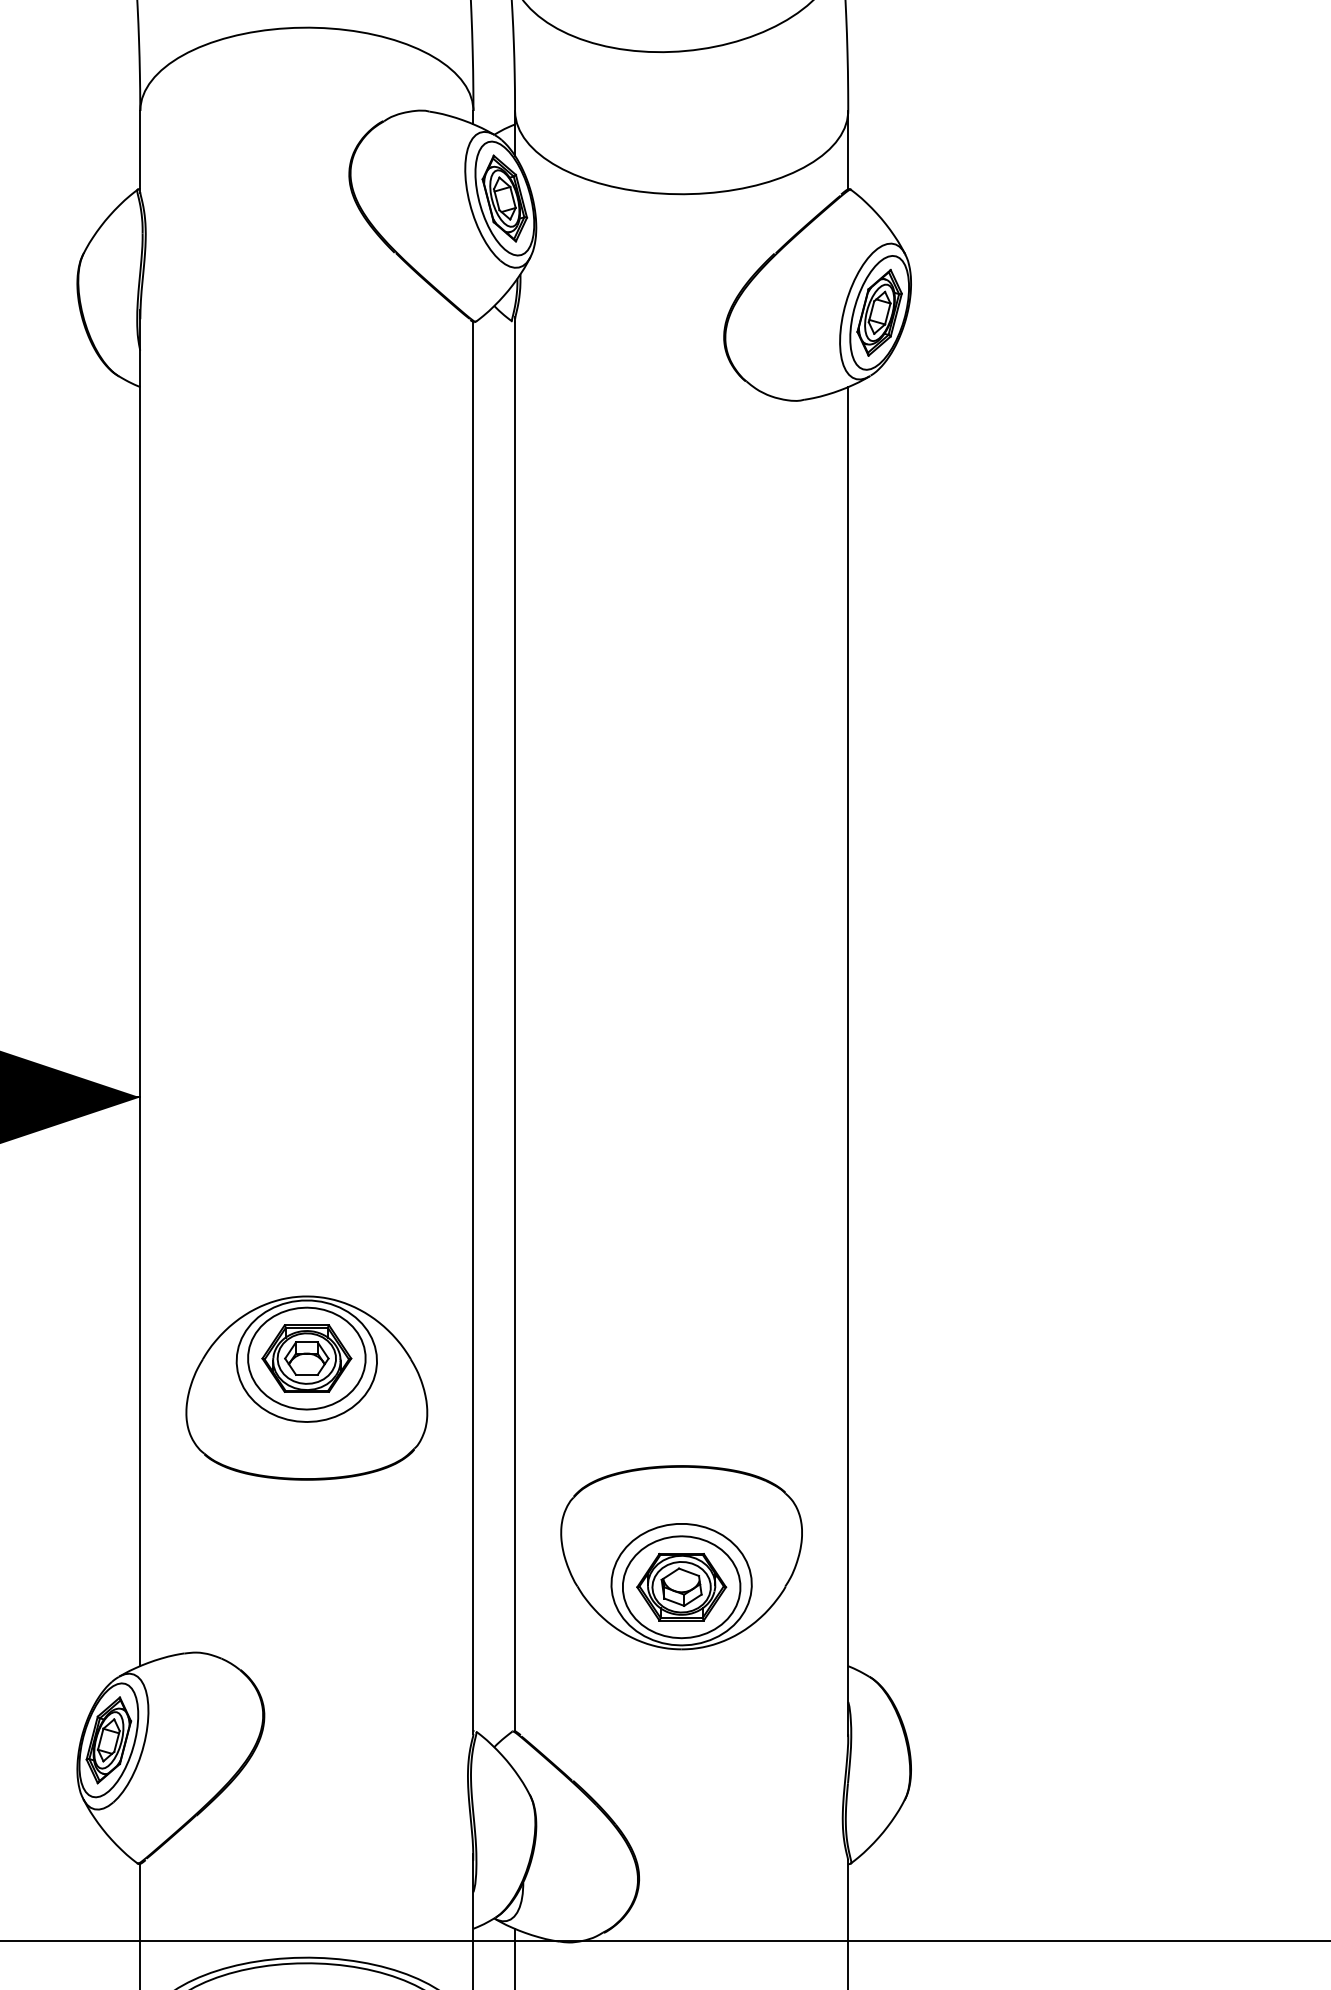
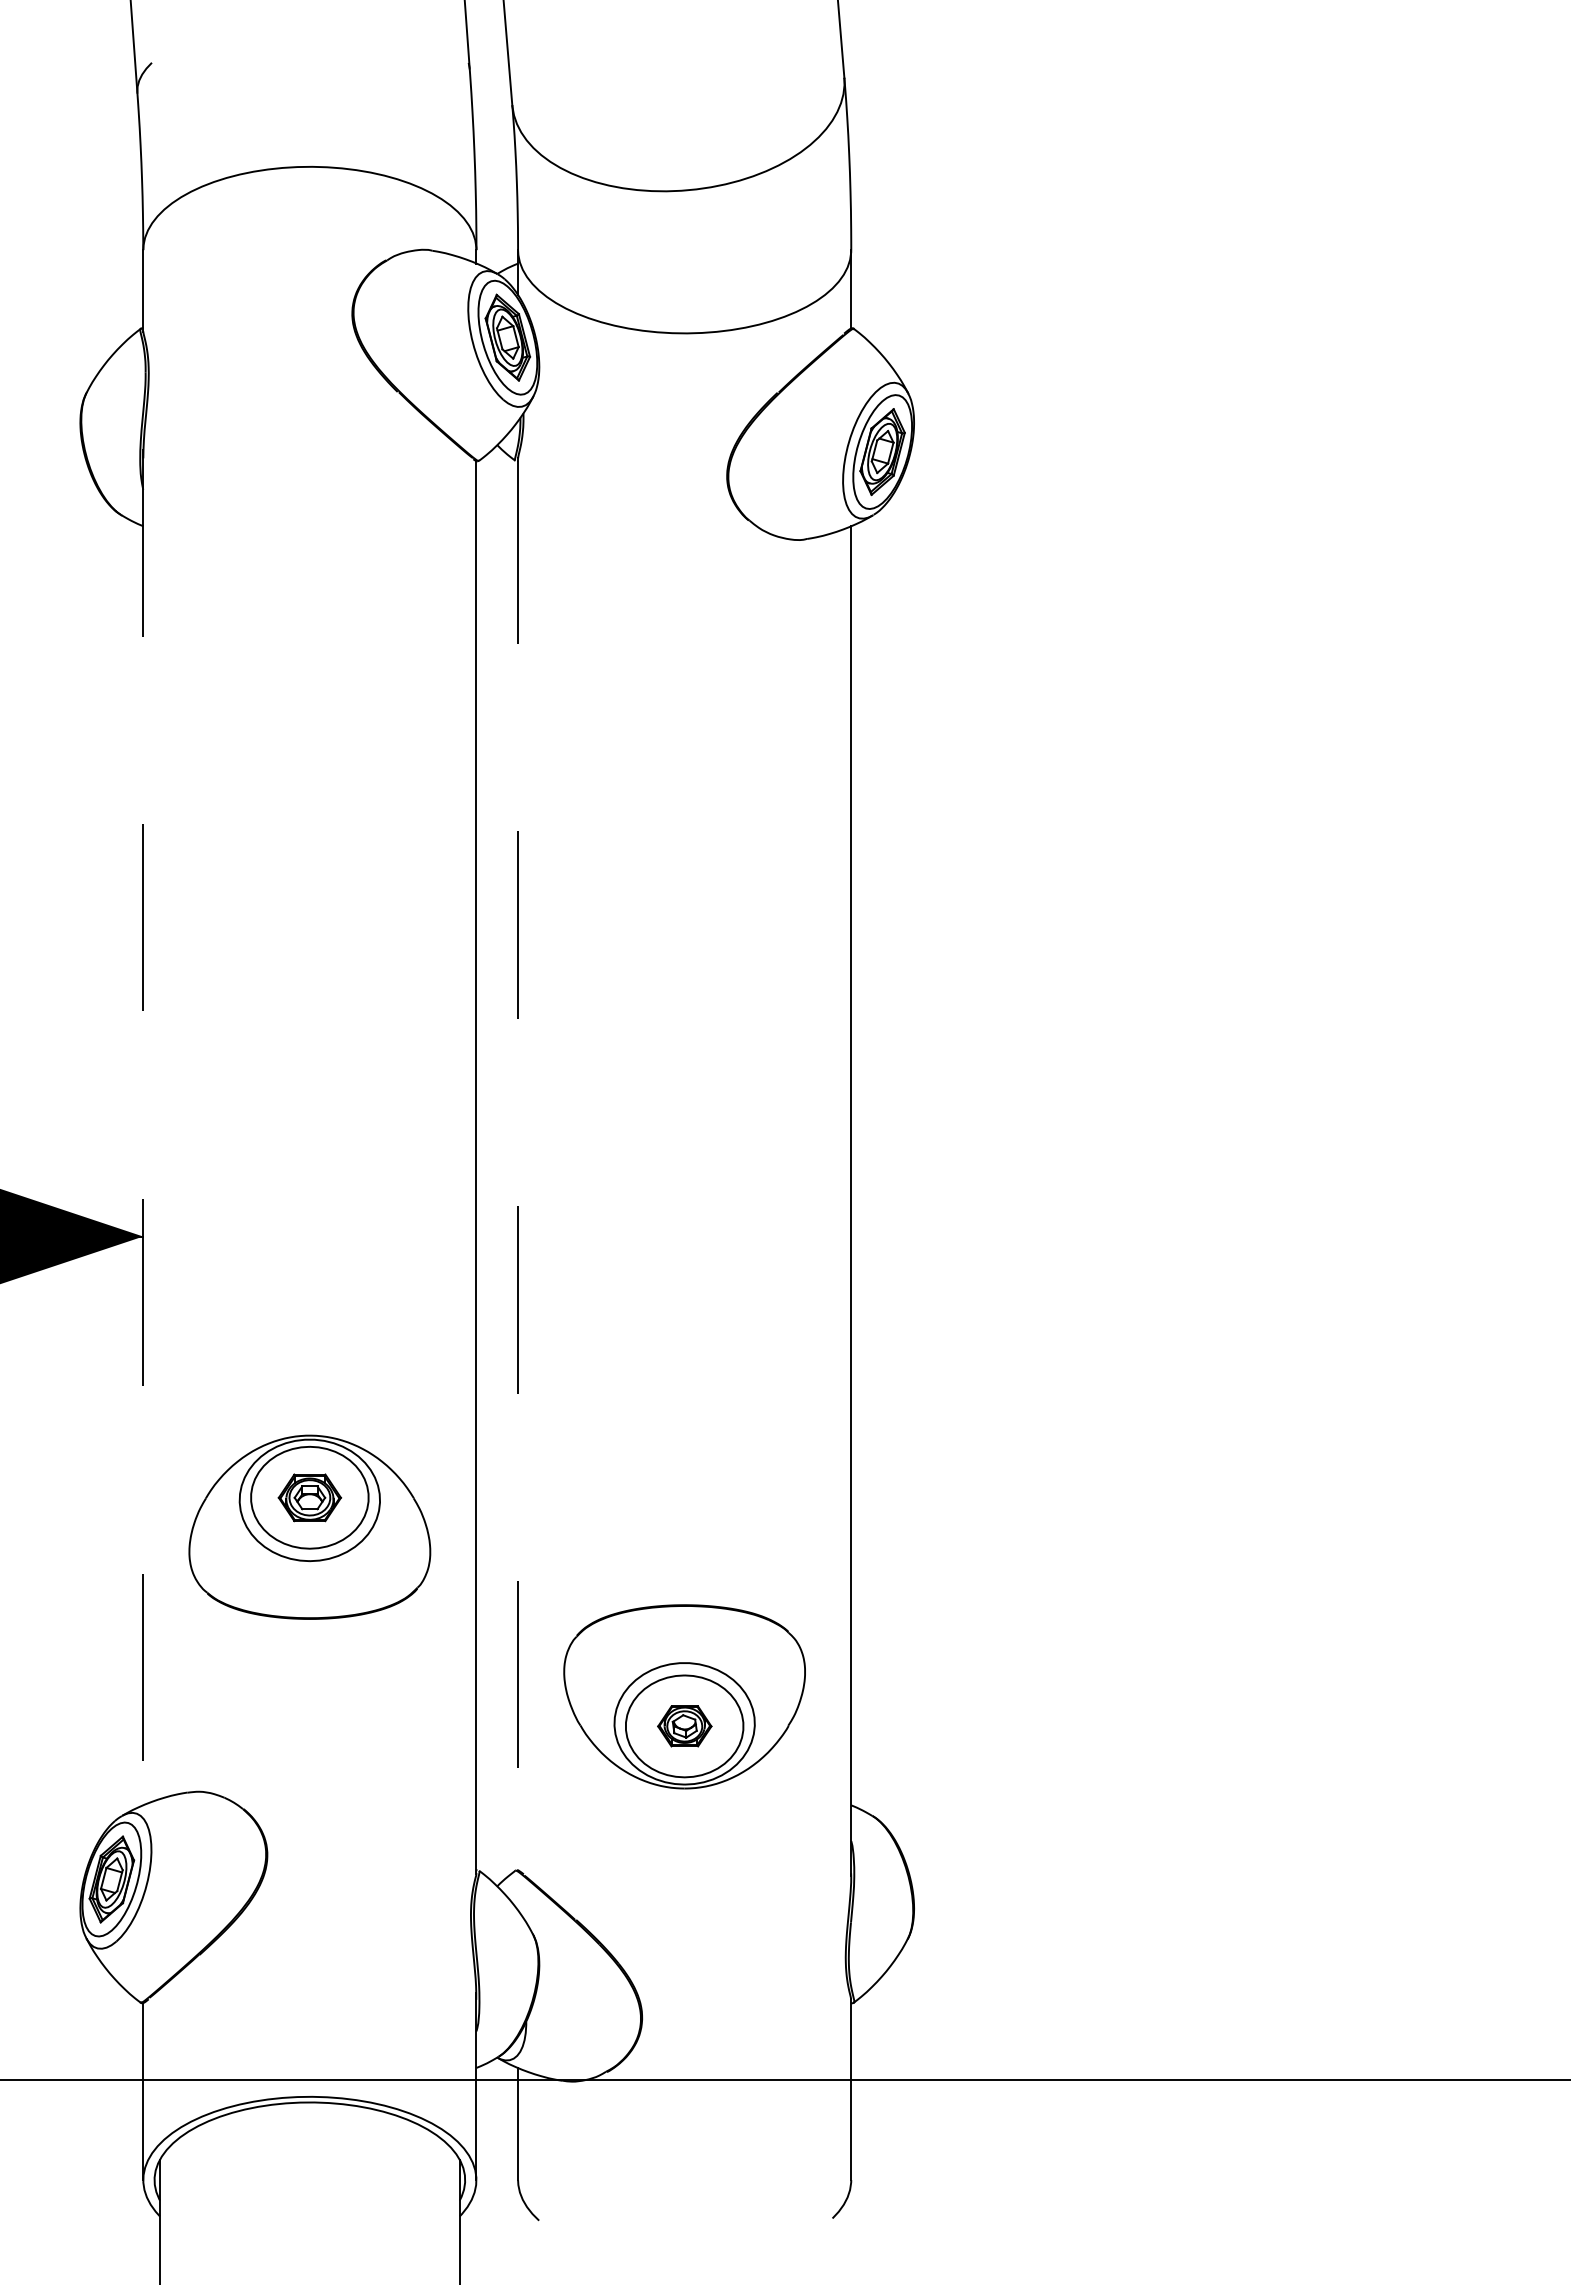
line: (140, 988) -> (143, 1127), solid -> dashed
line: (515, 1024) -> (518, 1163), solid -> dashed
part: (306, 1358) -> (309, 1497), size x0.7
part: (681, 1587) -> (684, 1726), size x0.6

